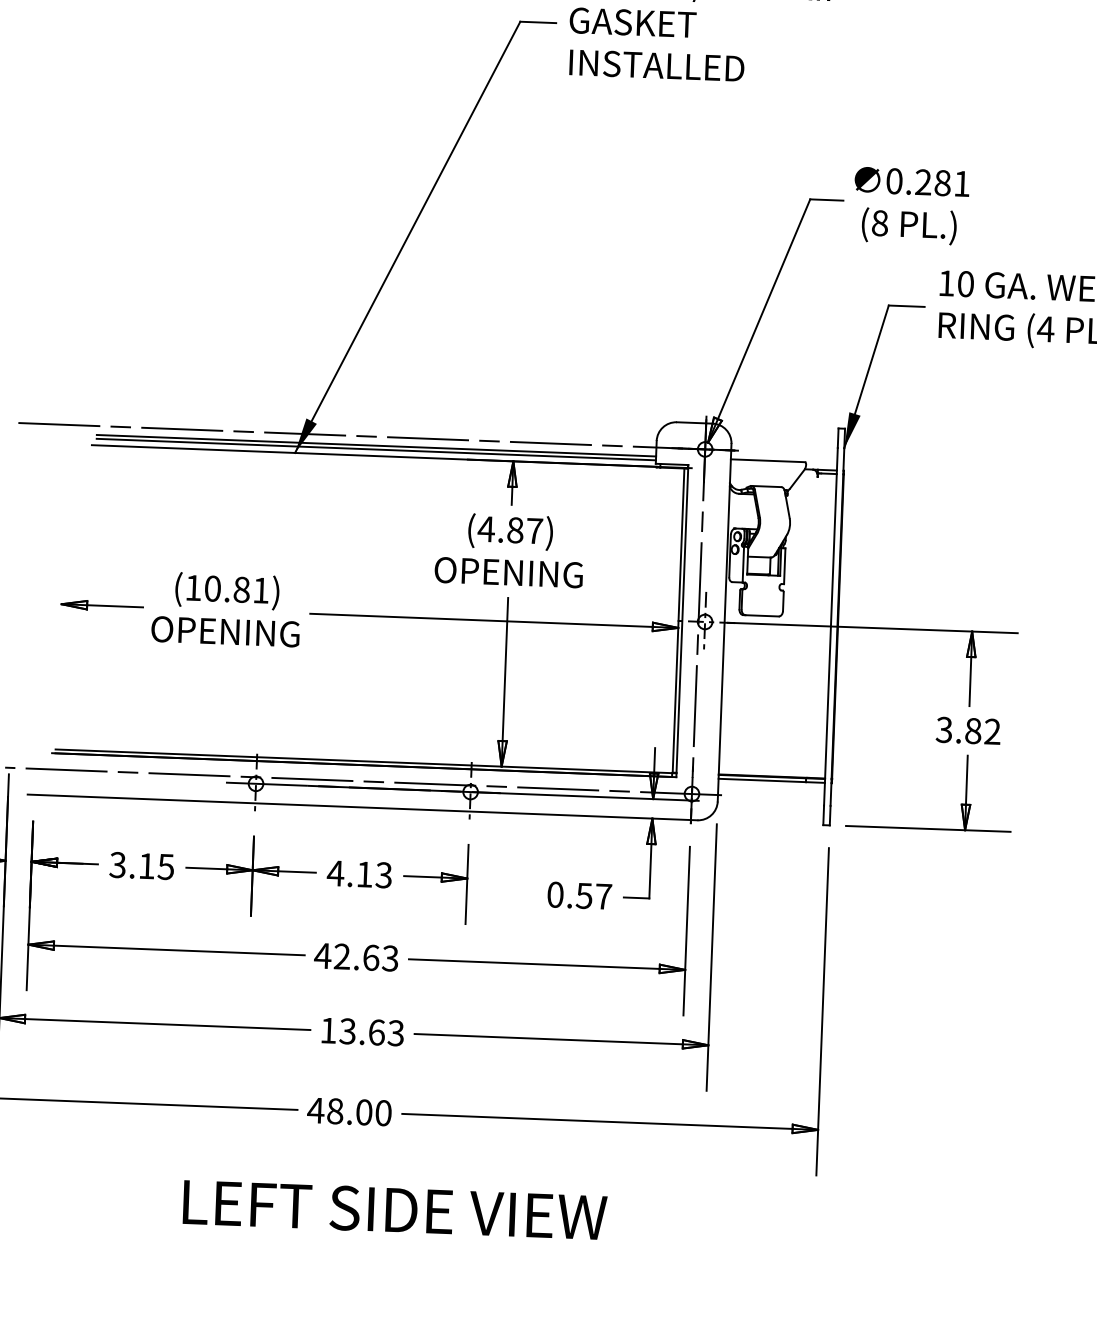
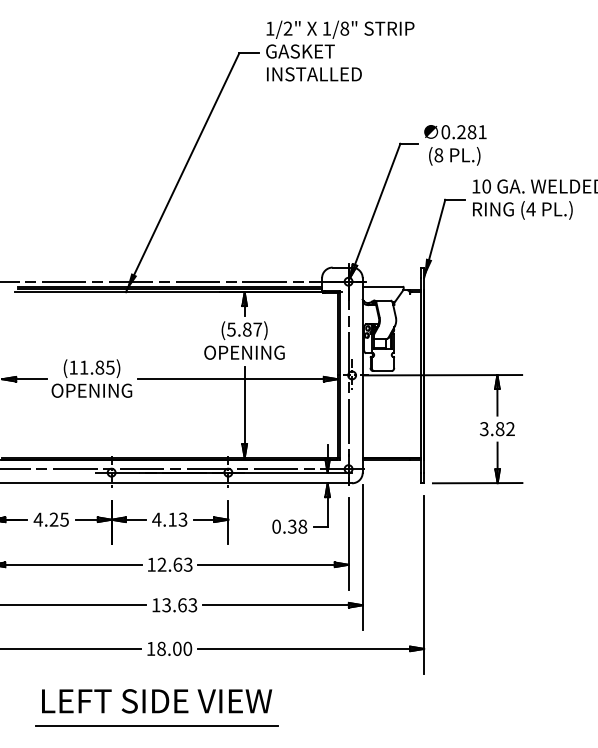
text: (486, 528) -> (231, 329), (4.87) -> (5.87)
text: (235, 589) -> (96, 367), (10.81) -> (11.85)
text: (131, 865) -> (45, 519), 3.15 -> 4.25
text: (593, 895) -> (297, 526), 0.57 -> 0.38
text: (322, 955) -> (151, 564), 42.63 -> 12.63
text: (315, 1109) -> (150, 648), 48.00 -> 18.00
text: (395, 1210) -> (157, 701), moved
line: (320, 1251) -> (156, 725), added

